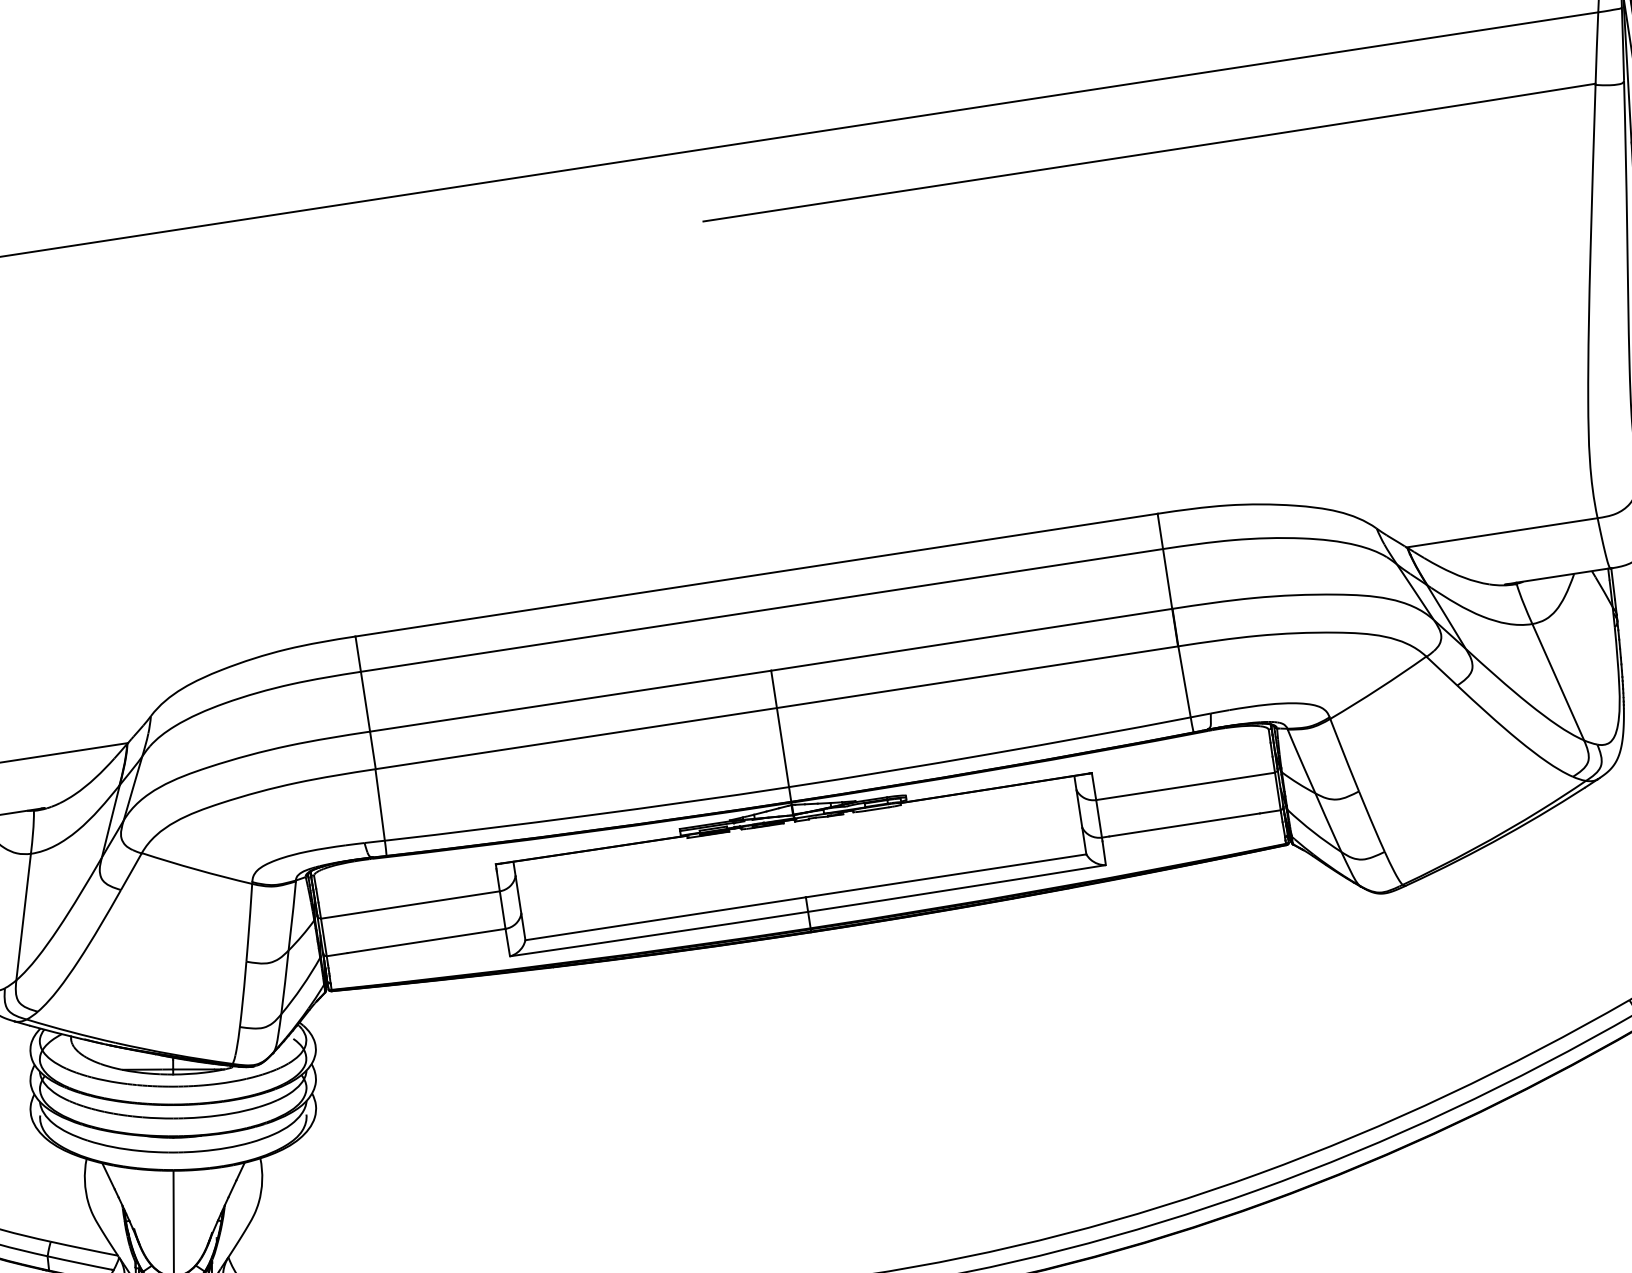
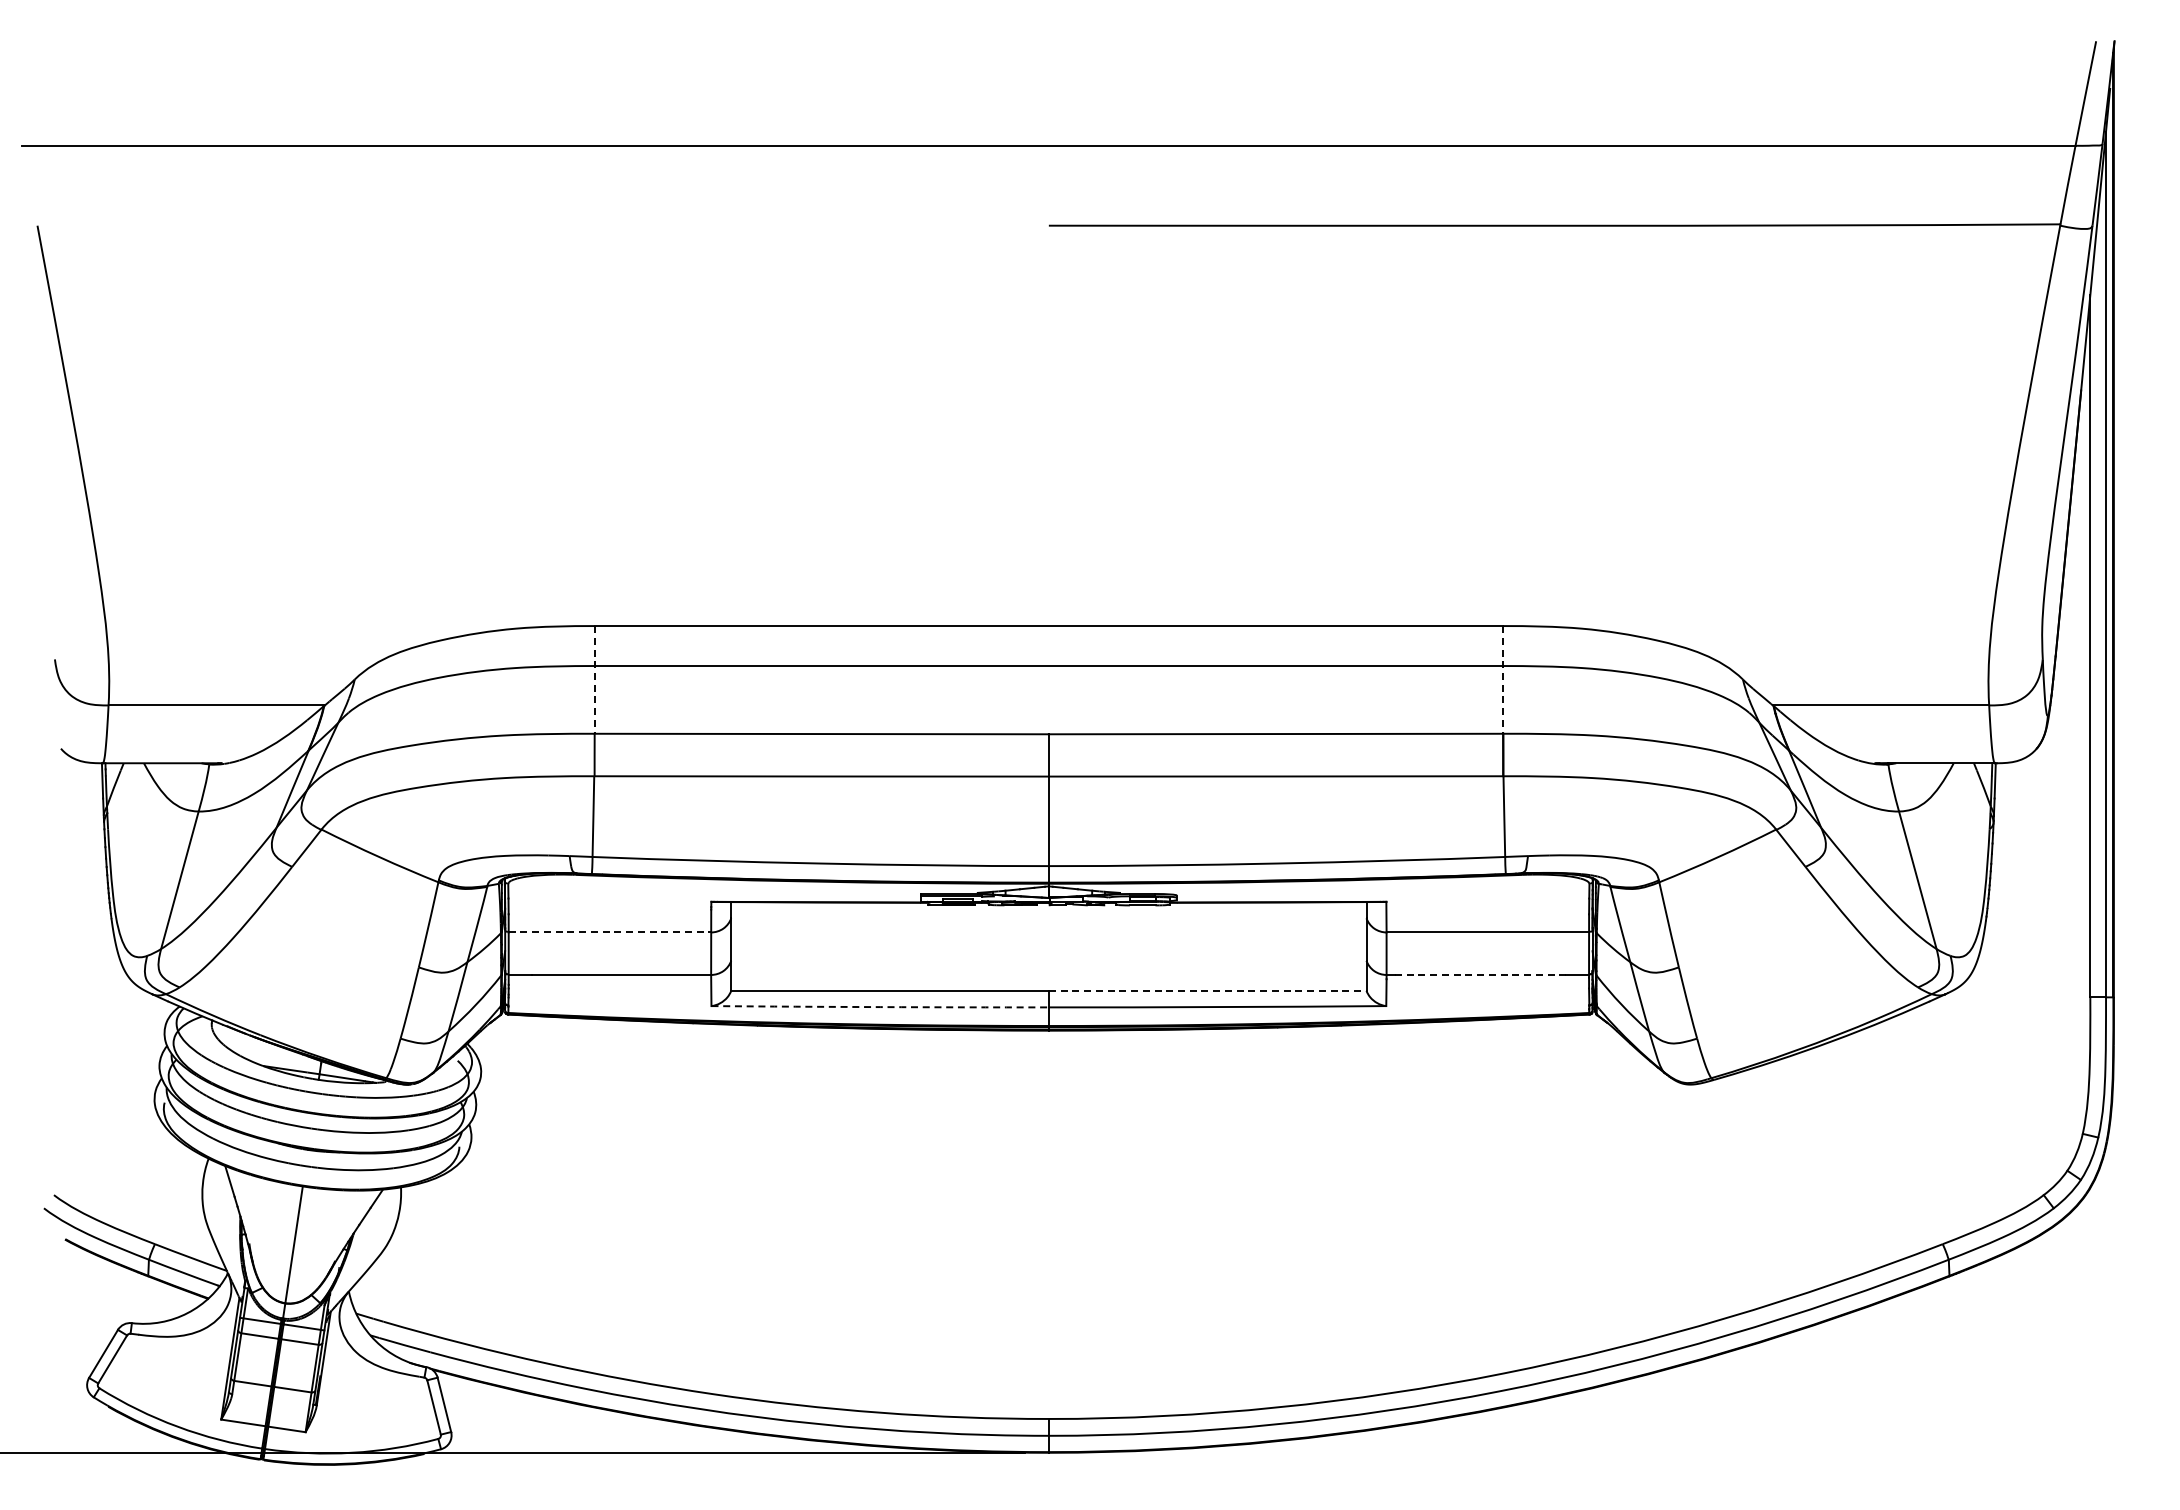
line: (1165, 560) -> (1503, 679), solid -> dashed
line: (362, 683) -> (594, 679), solid -> dashed
line: (1184, 824) -> (1480, 974), solid -> dashed
line: (945, 875) -> (1207, 990), solid -> dashed
line: (410, 904) -> (610, 932), solid -> dashed
arc: (659, 934) -> (880, 1007), solid -> dashed

